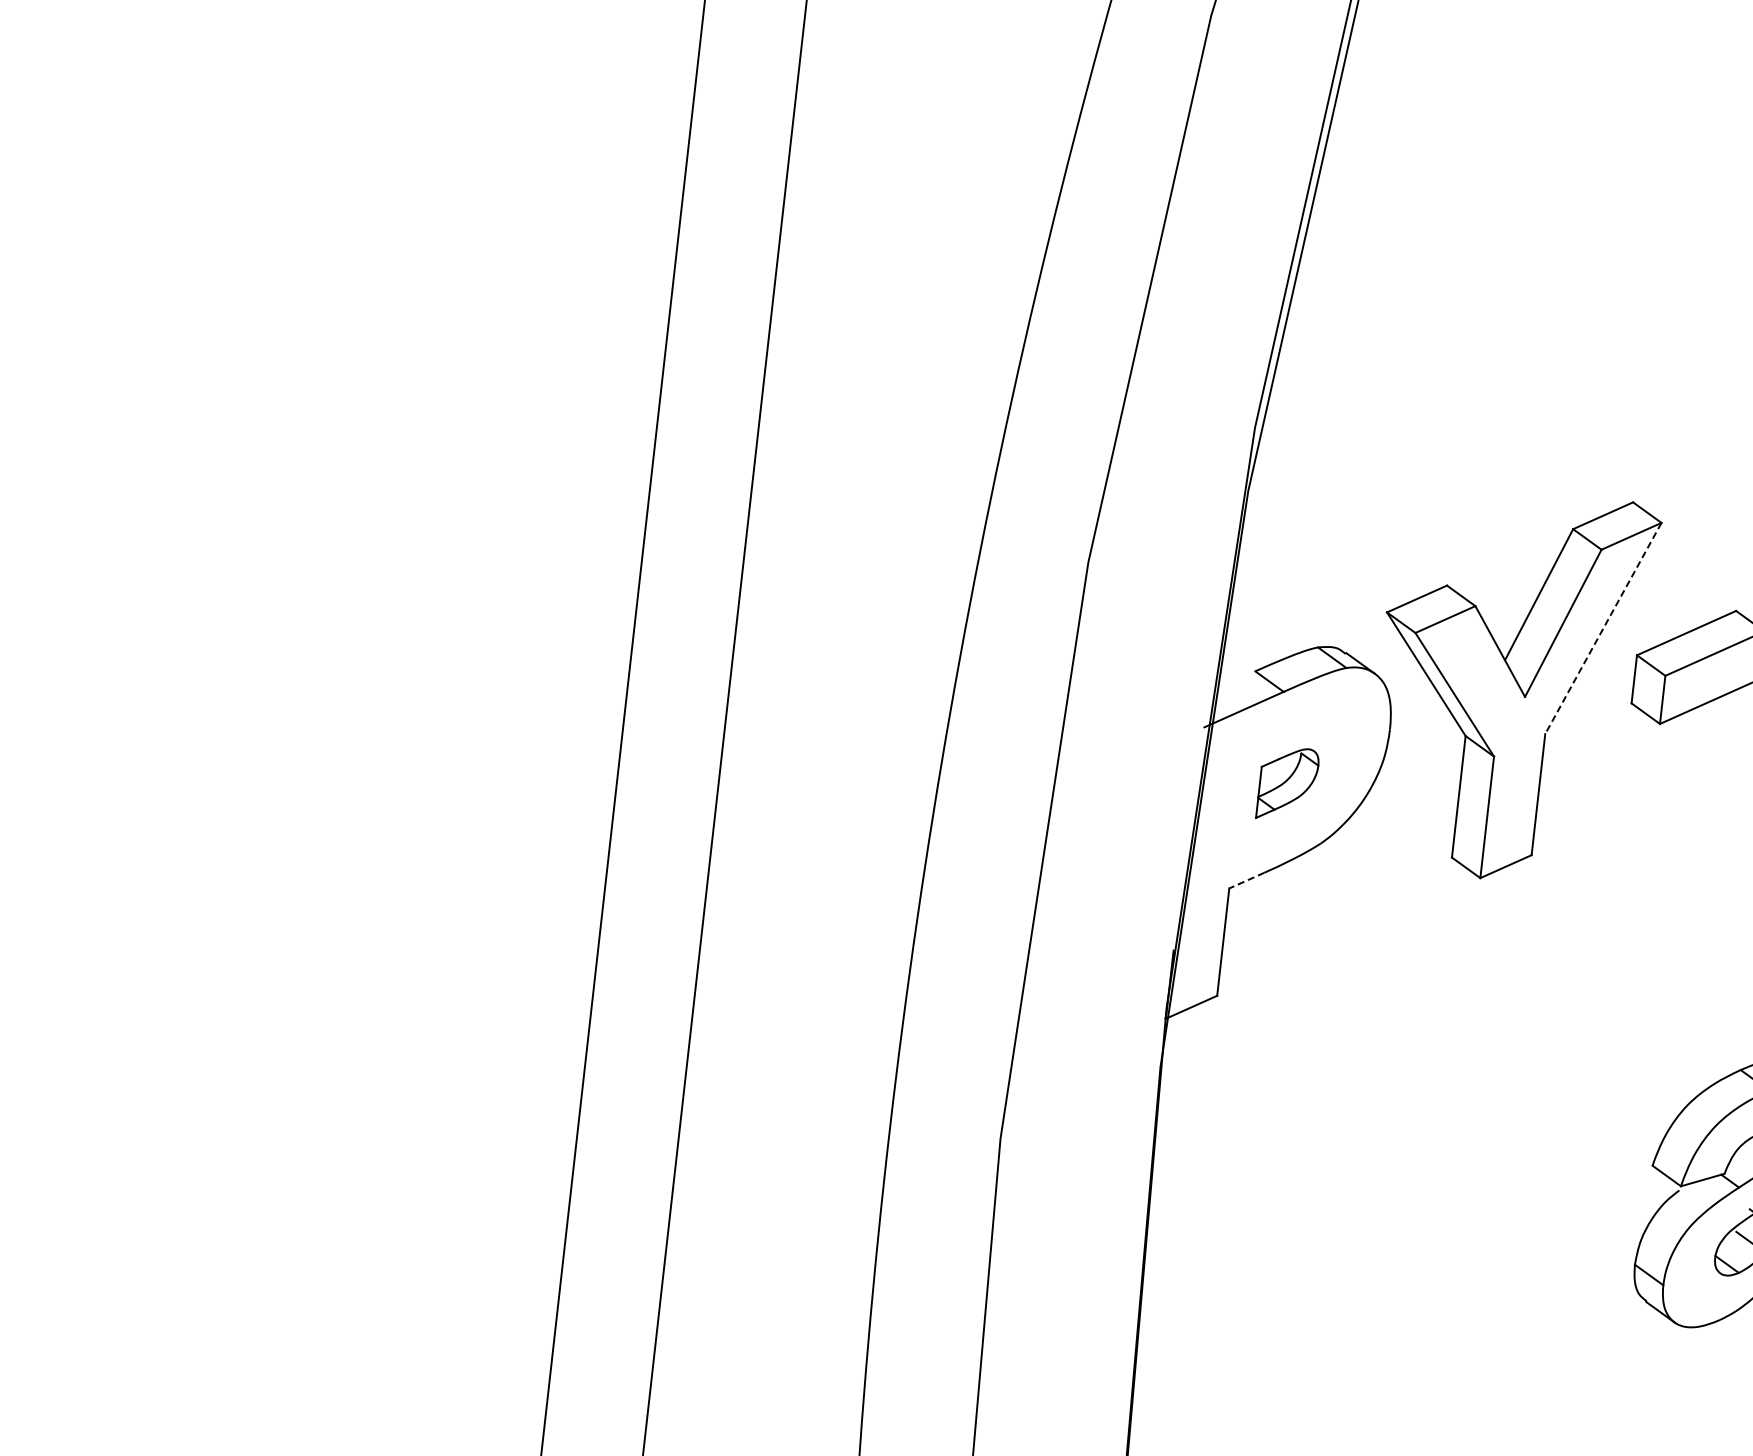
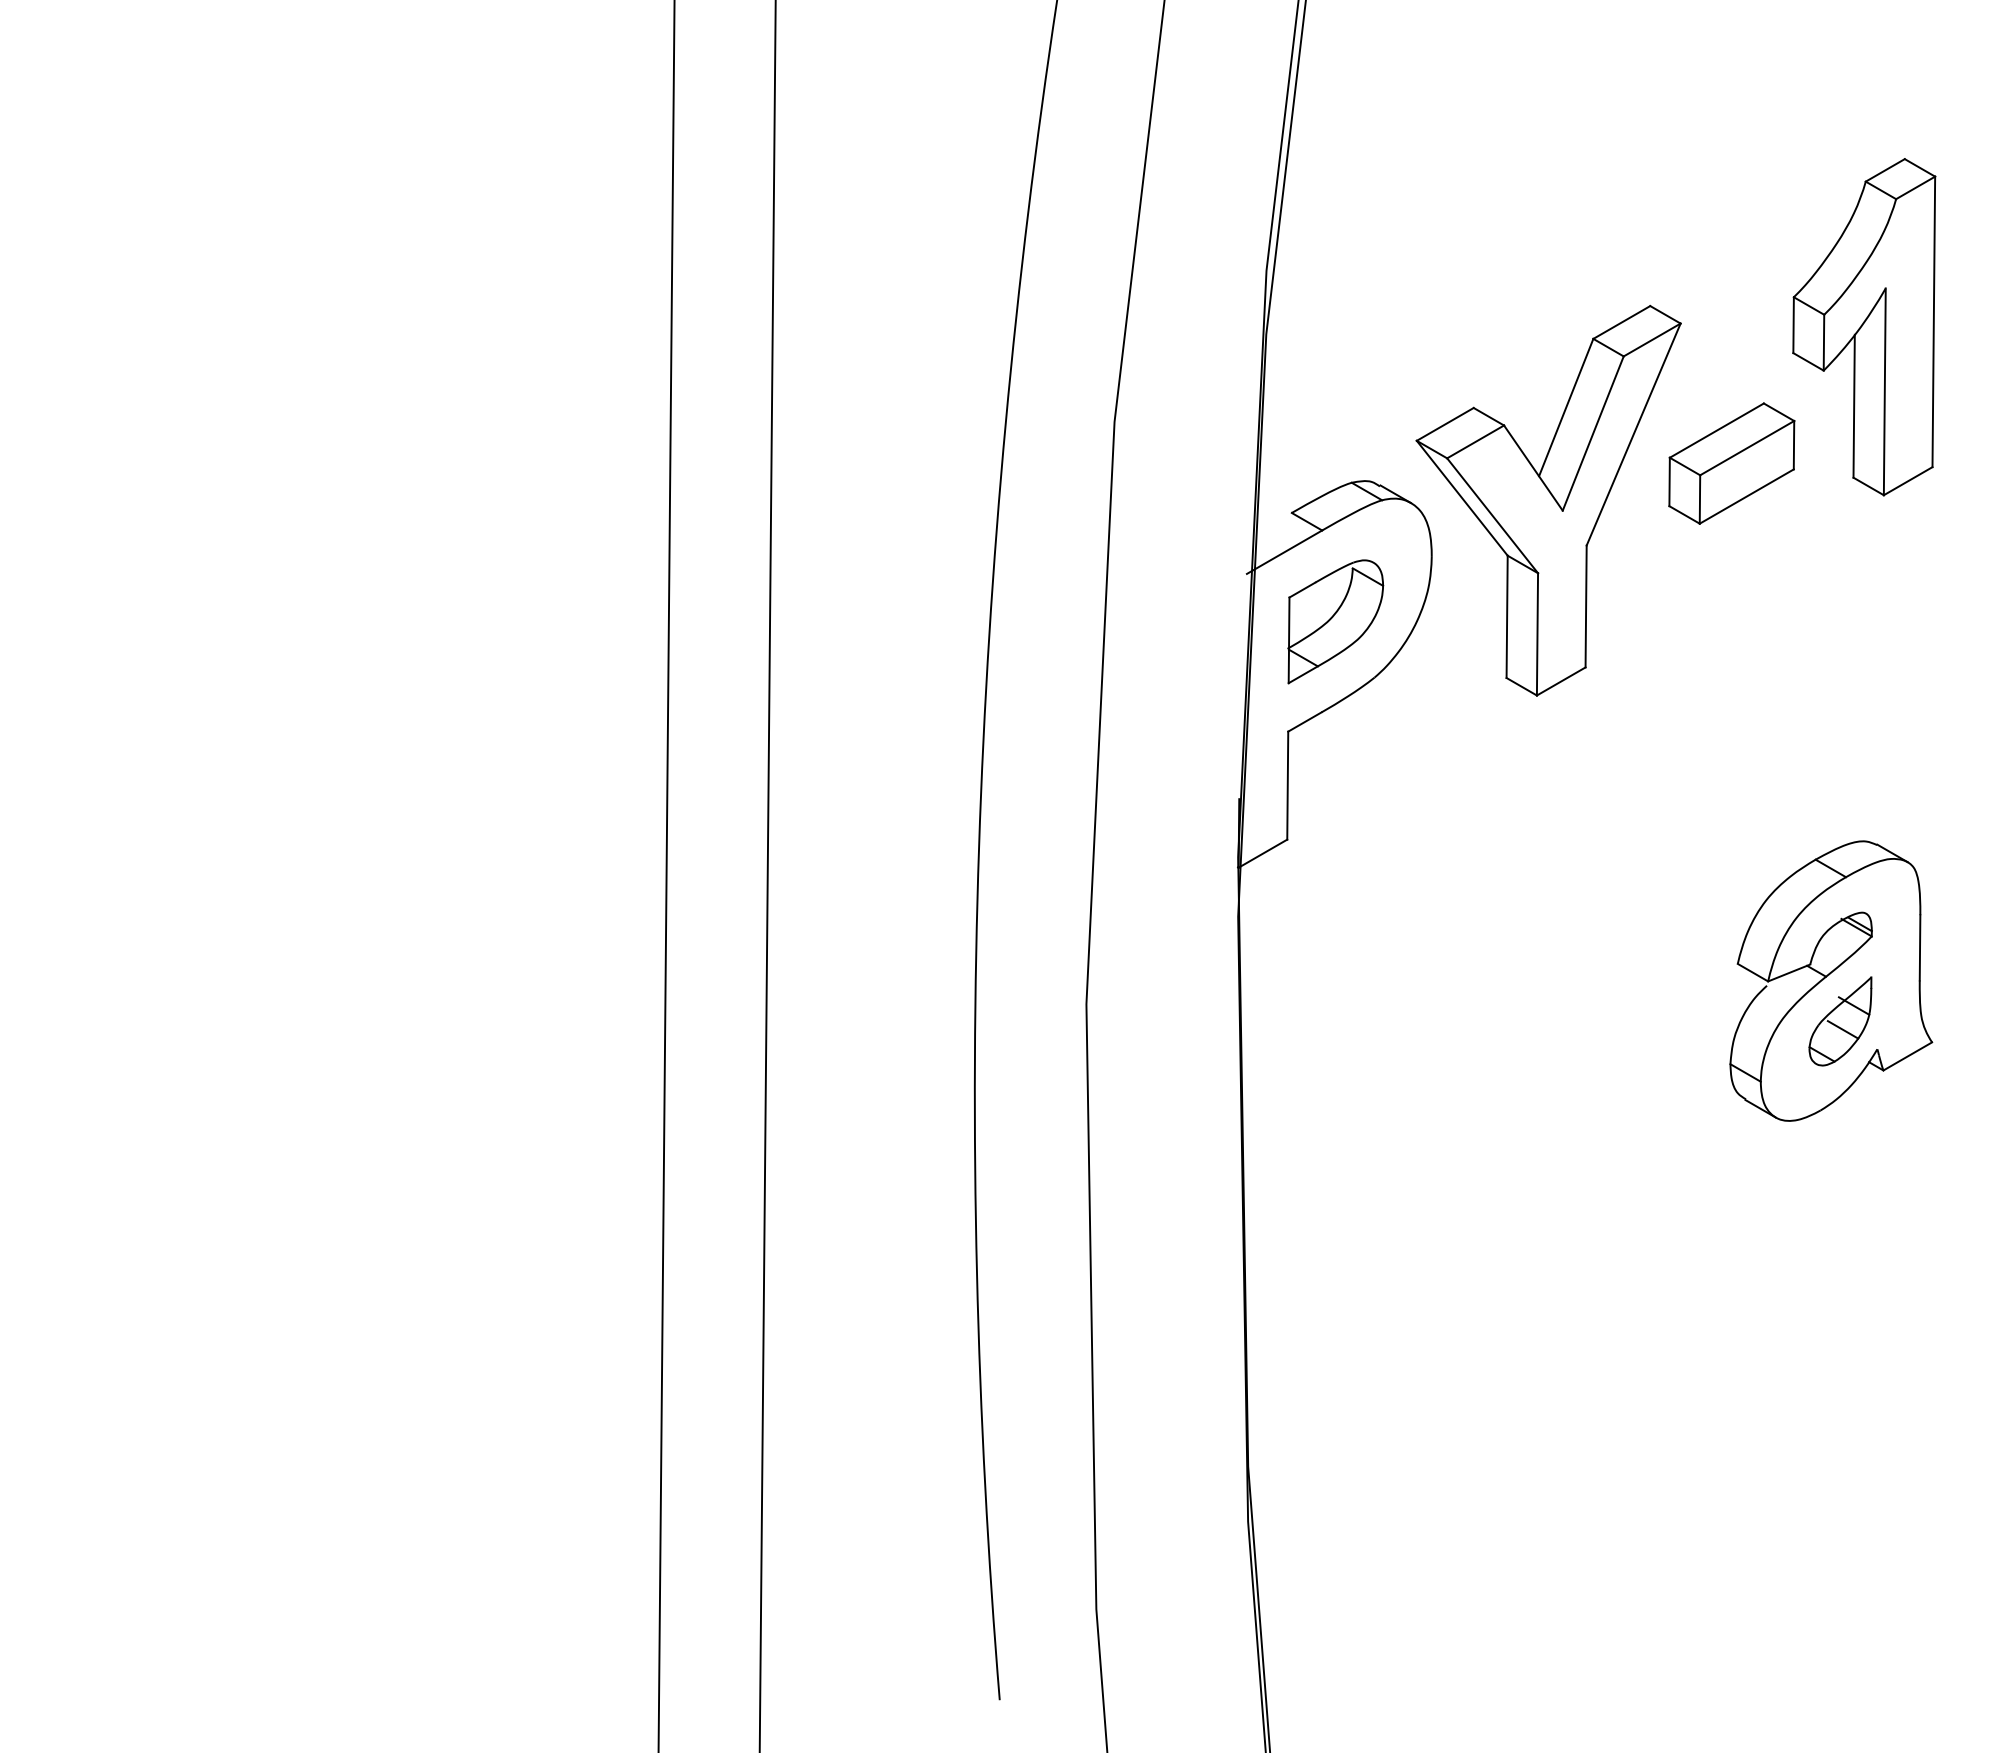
line: (1603, 628) -> (1633, 434), dashed -> solid
part: (1287, 783) -> (1335, 621), size x1.67
line: (1246, 881) -> (1304, 722), dashed -> solid

